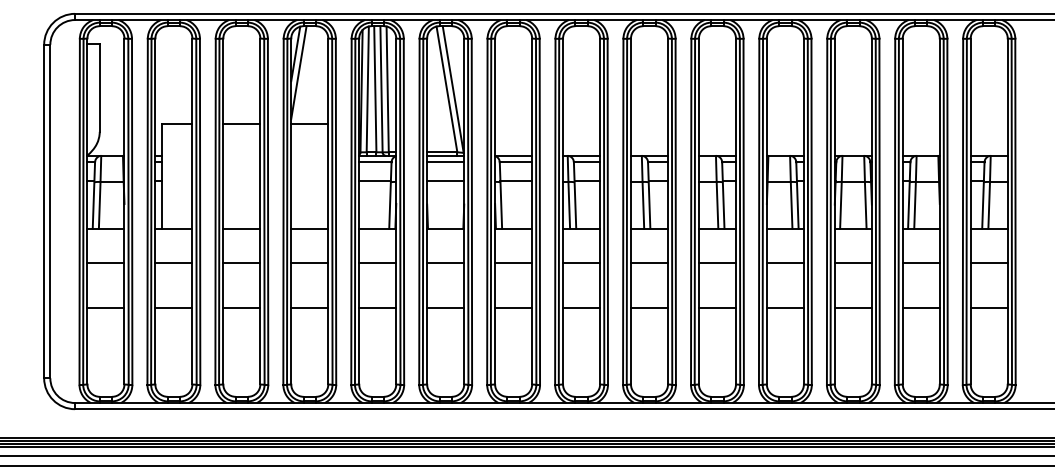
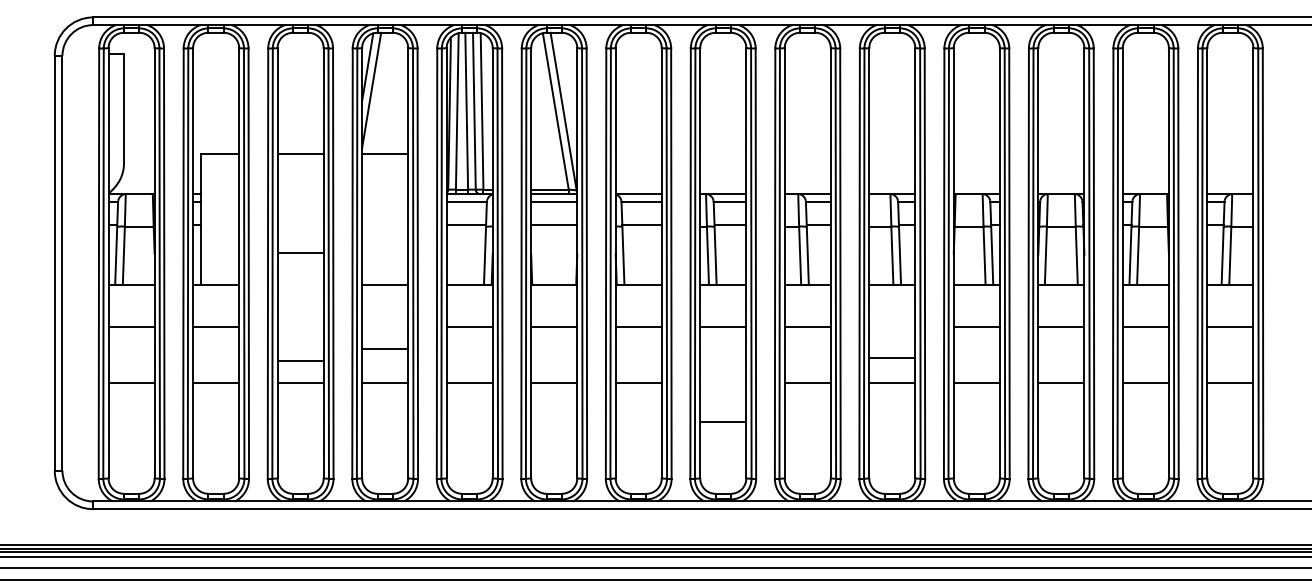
line: (241, 228) -> (300, 252), moved
line: (241, 262) -> (300, 360), moved
line: (310, 262) -> (385, 348), moved
line: (717, 262) -> (892, 357), moved
line: (581, 308) -> (723, 422), moved

